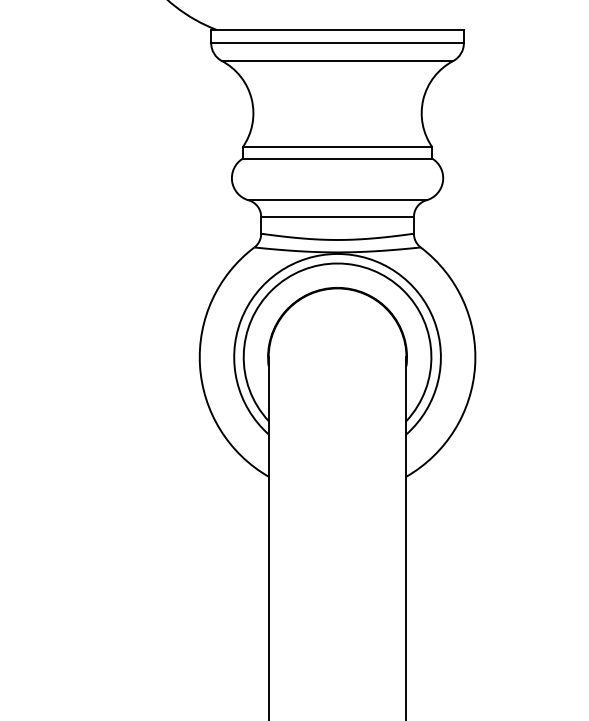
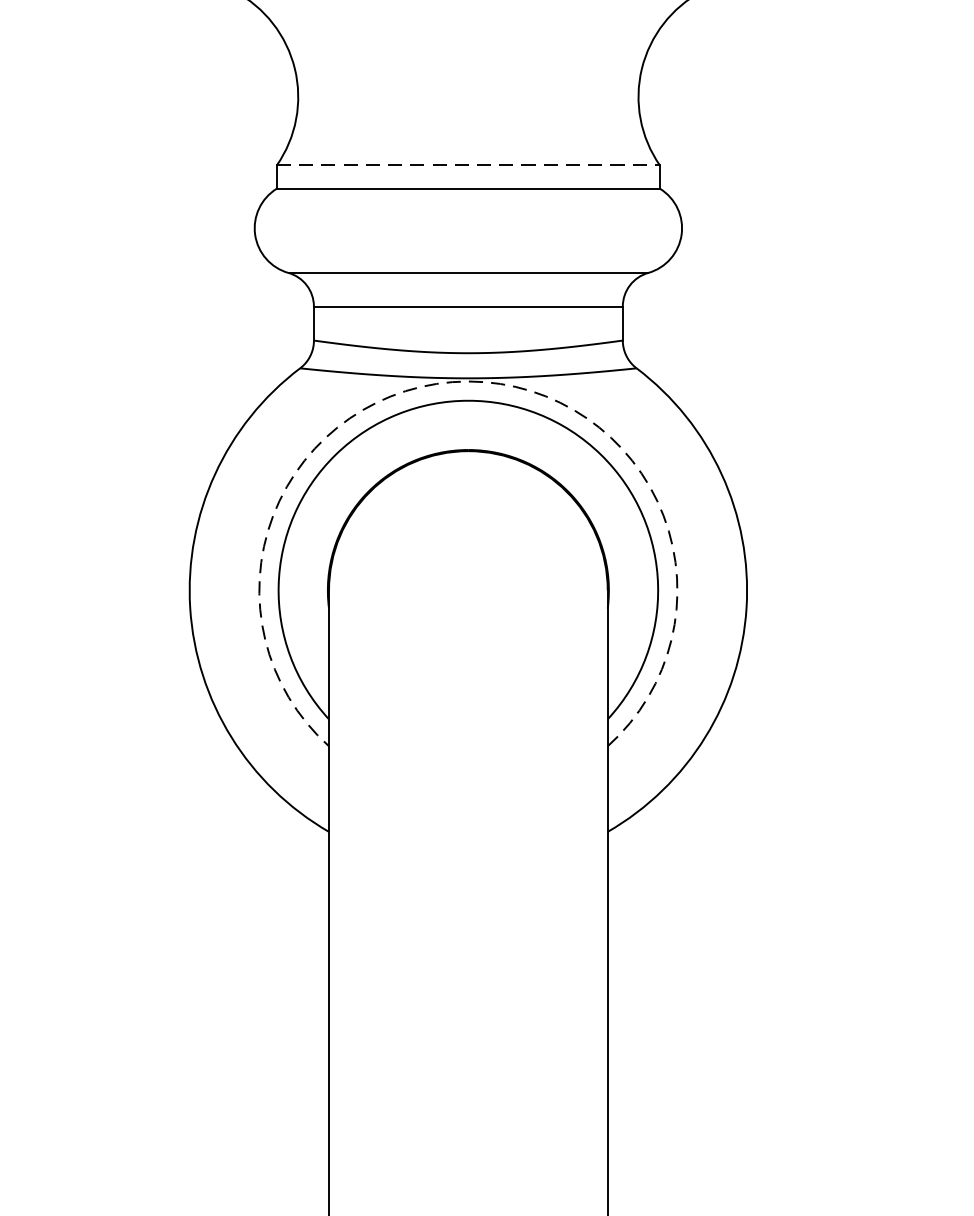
line: (337, 147) -> (468, 166), solid -> dashed
arc: (337, 253) -> (468, 380), solid -> dashed

